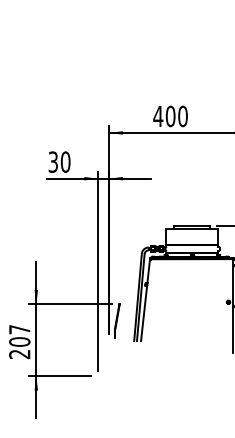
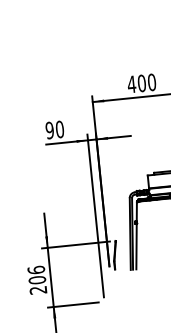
text: (53, 161) -> (49, 129), 30 -> 90
text: (19, 329) -> (36, 270), 207 -> 206

